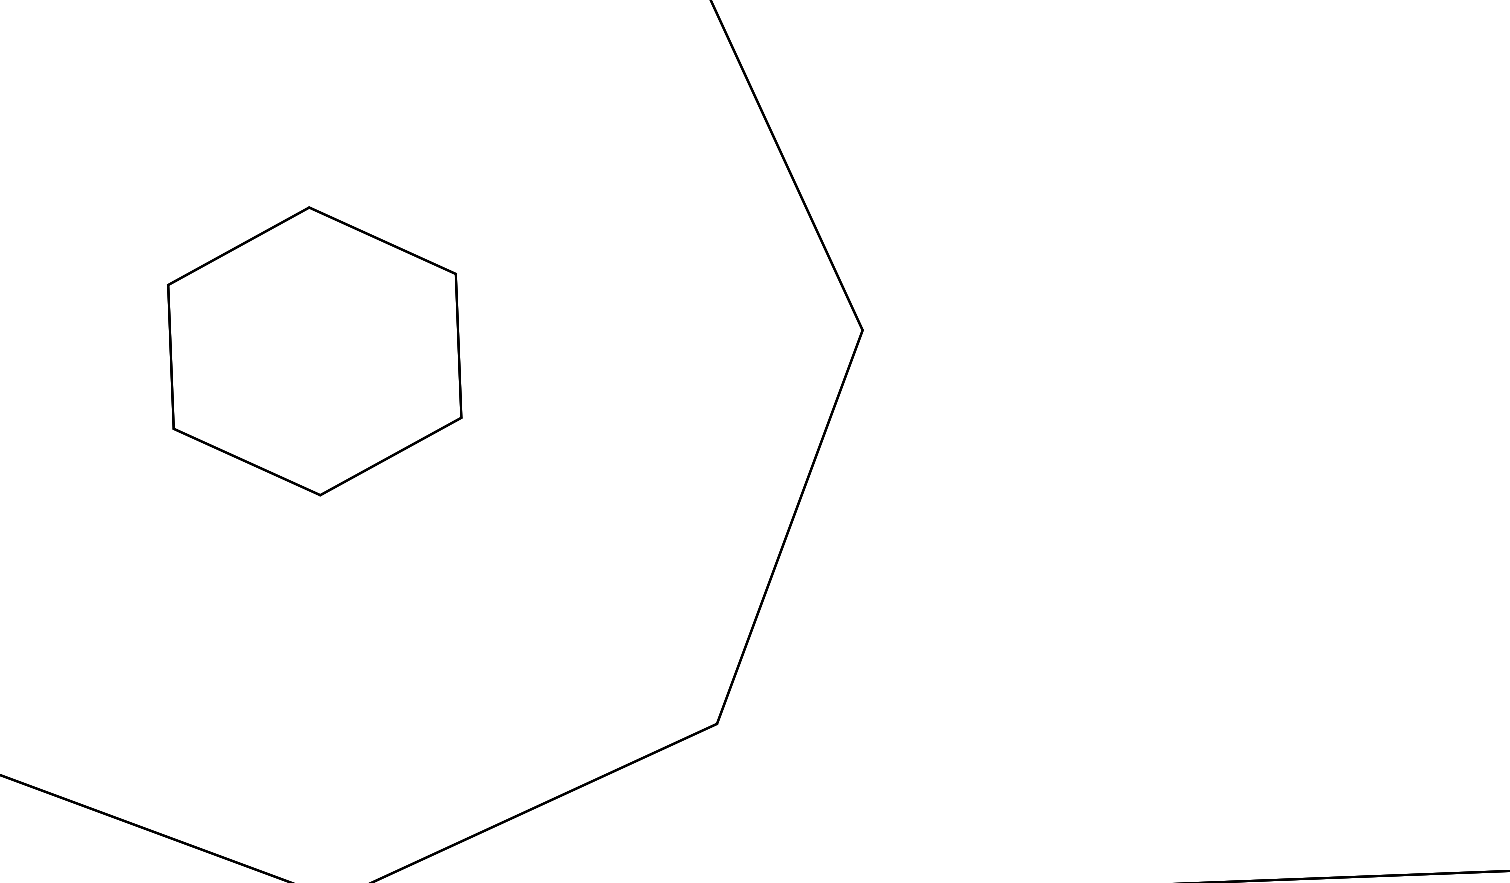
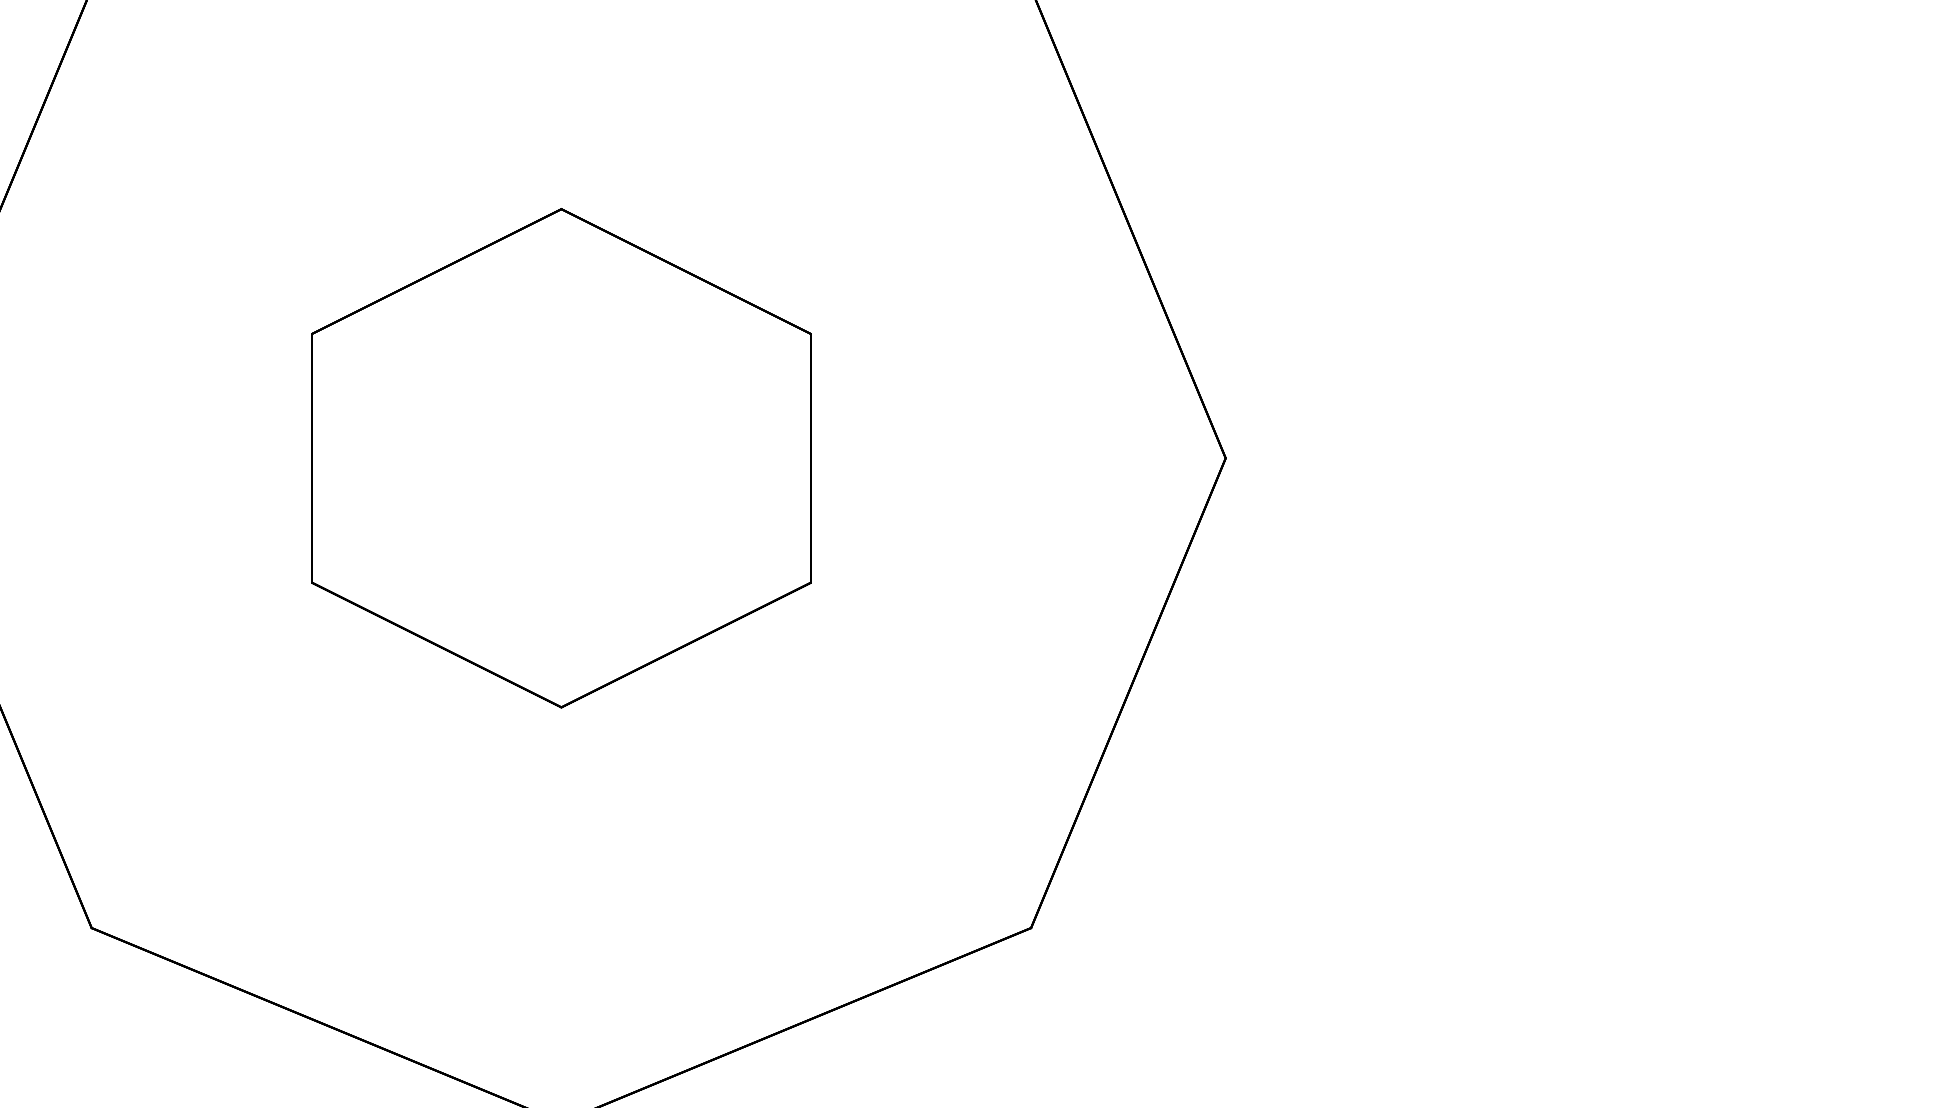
part: (314, 351) -> (561, 458), size x1.43

